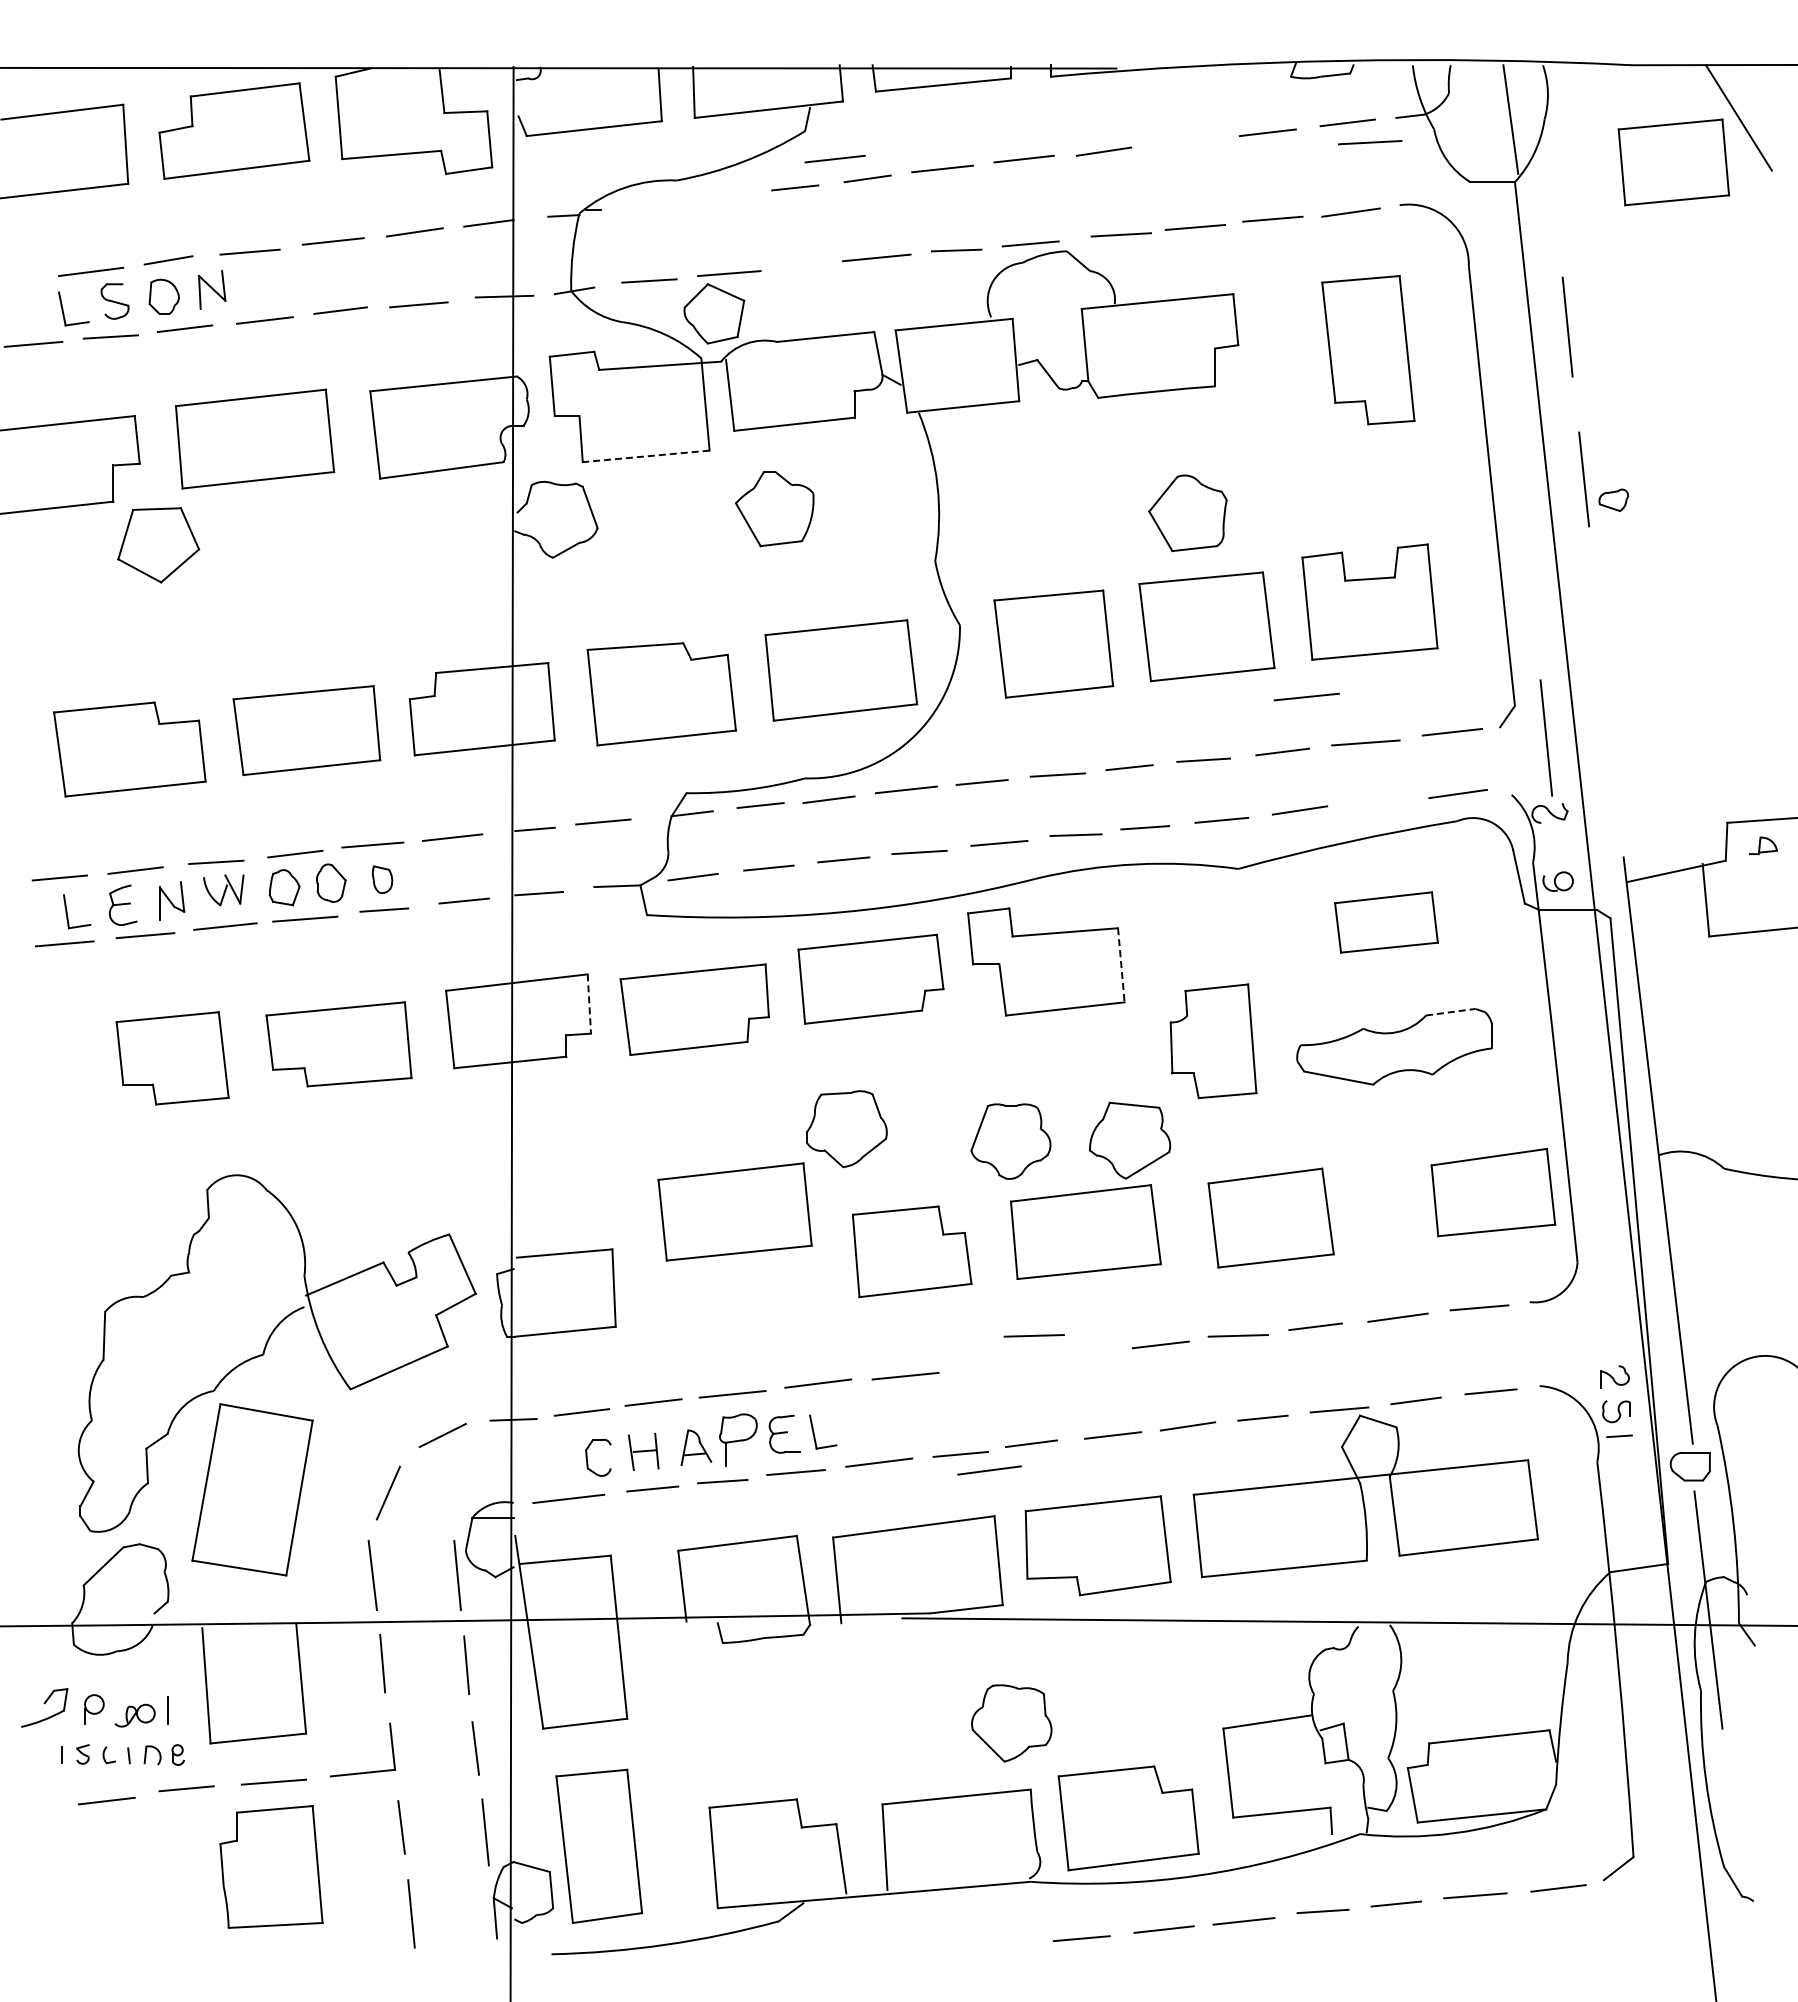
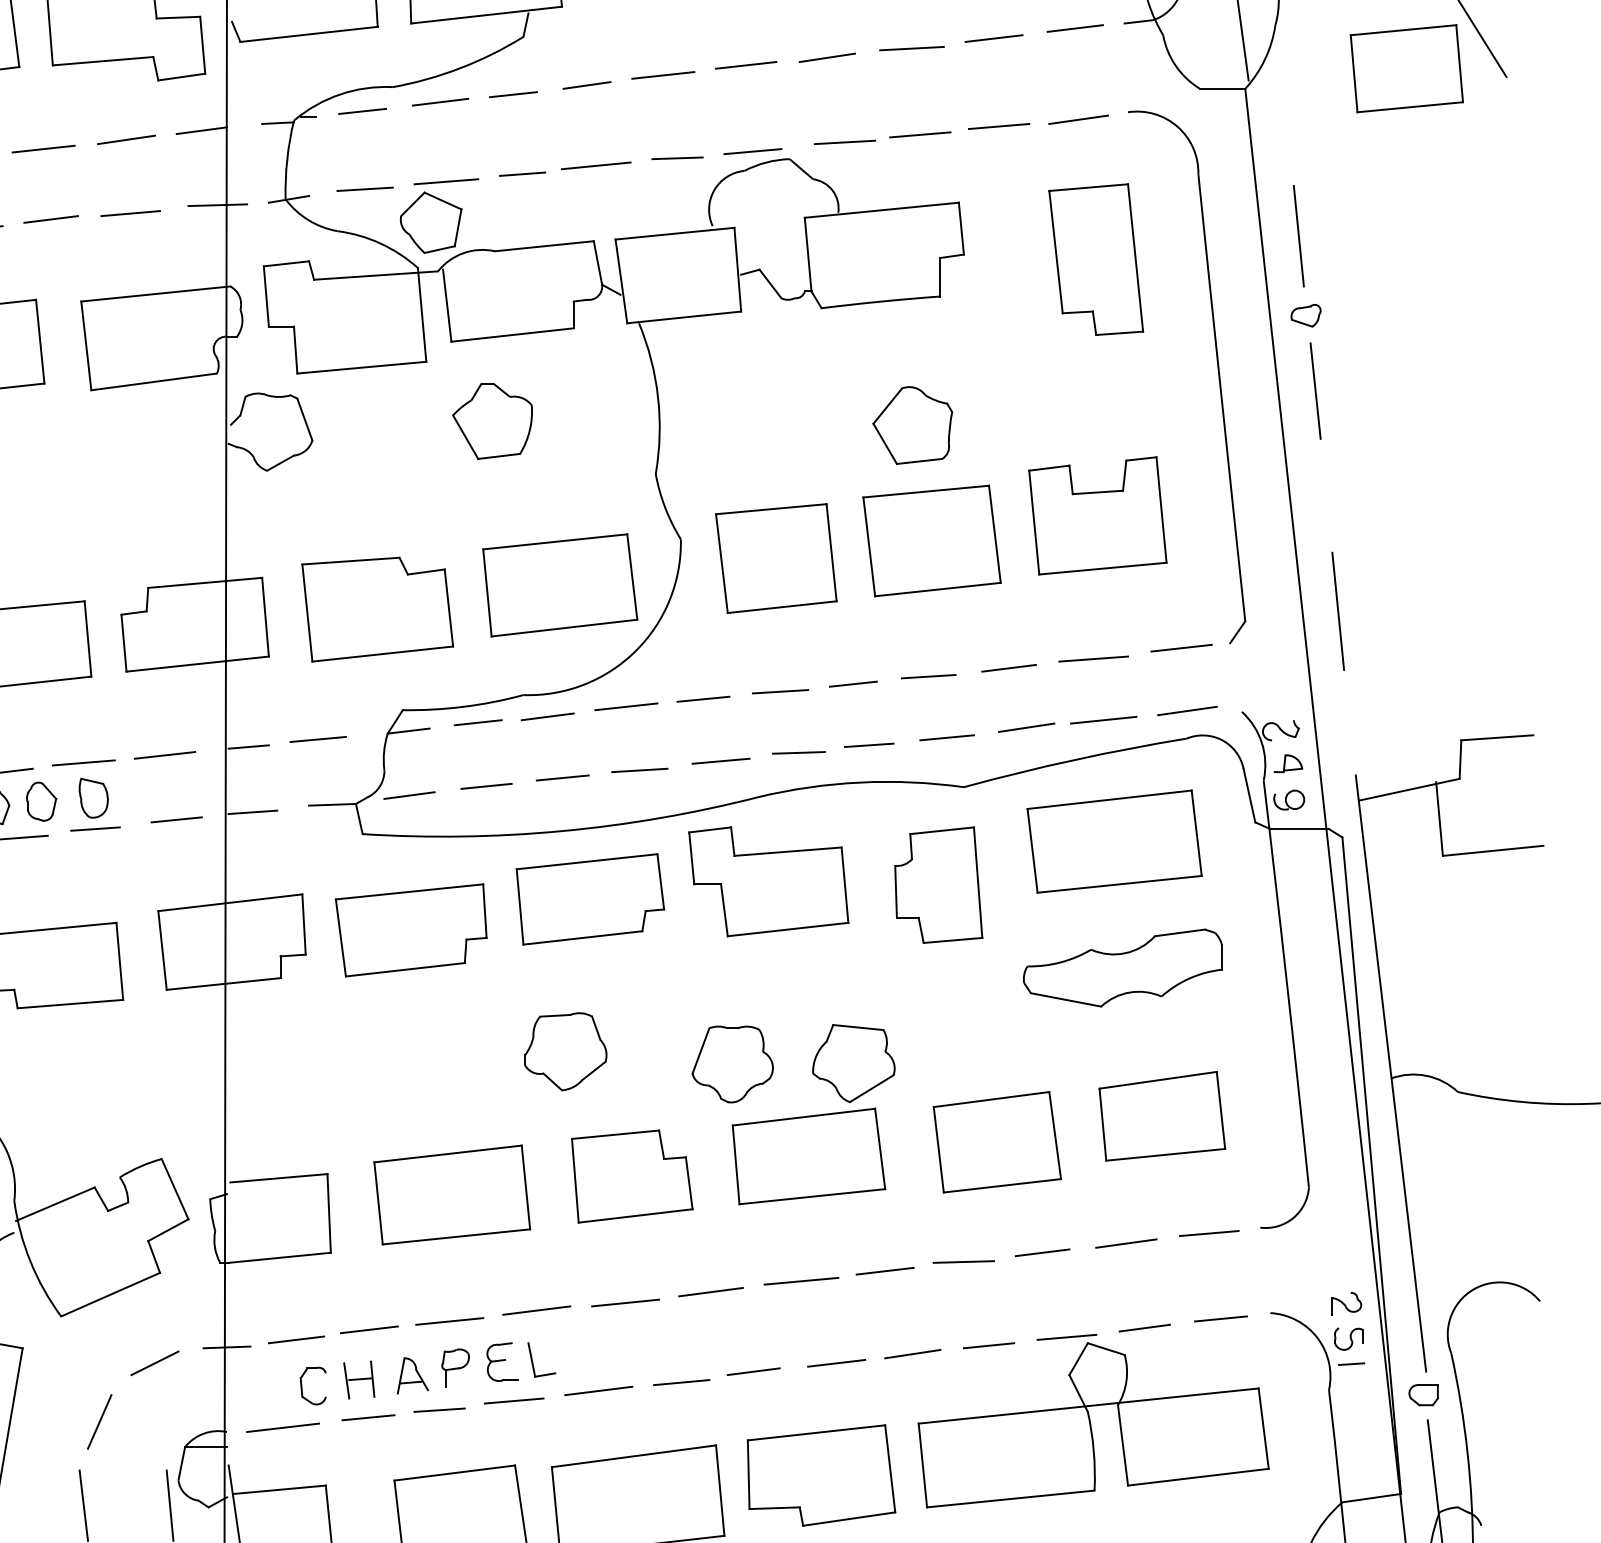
line: (1370, 142) -> (912, 48), moved
line: (834, 158) -> (553, 64), removed
line: (723, 195) -> (440, 102), added
line: (646, 203) -> (362, 110), added
line: (804, 265) -> (522, 173), added
line: (646, 456) -> (362, 367), dashed -> solid
part: (1613, 499) -> (1305, 314), moved
line: (1306, 696) -> (1103, 719), moved
line: (1545, 737) -> (1337, 610), moved
part: (1763, 845) -> (1288, 763), moved
part: (382, 879) -> (93, 797), size x1.43
part: (1386, 922) -> (1114, 841), size x1.67
line: (1121, 965) -> (845, 885), dashed -> solid
line: (589, 1004) -> (304, 925), dashed -> solid
line: (1450, 1012) -> (1179, 933), dashed -> solid
part: (1213, 1041) -> (938, 885), moved
part: (1493, 1192) -> (1162, 1116), moved
part: (734, 1211) -> (451, 1194), moved
line: (1033, 1335) -> (755, 1261), removed
line: (1078, 1354) -> (801, 1280), added
part: (738, 1440) -> (455, 1368), size x0.71
part: (1690, 1466) -> (1423, 1394), size x0.71
line: (989, 1470) -> (710, 1292), moved

